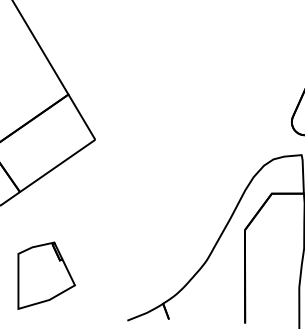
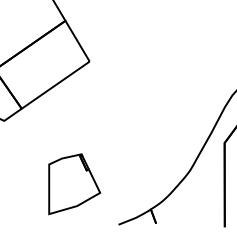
part: (46, 275) -> (74, 184), moved

